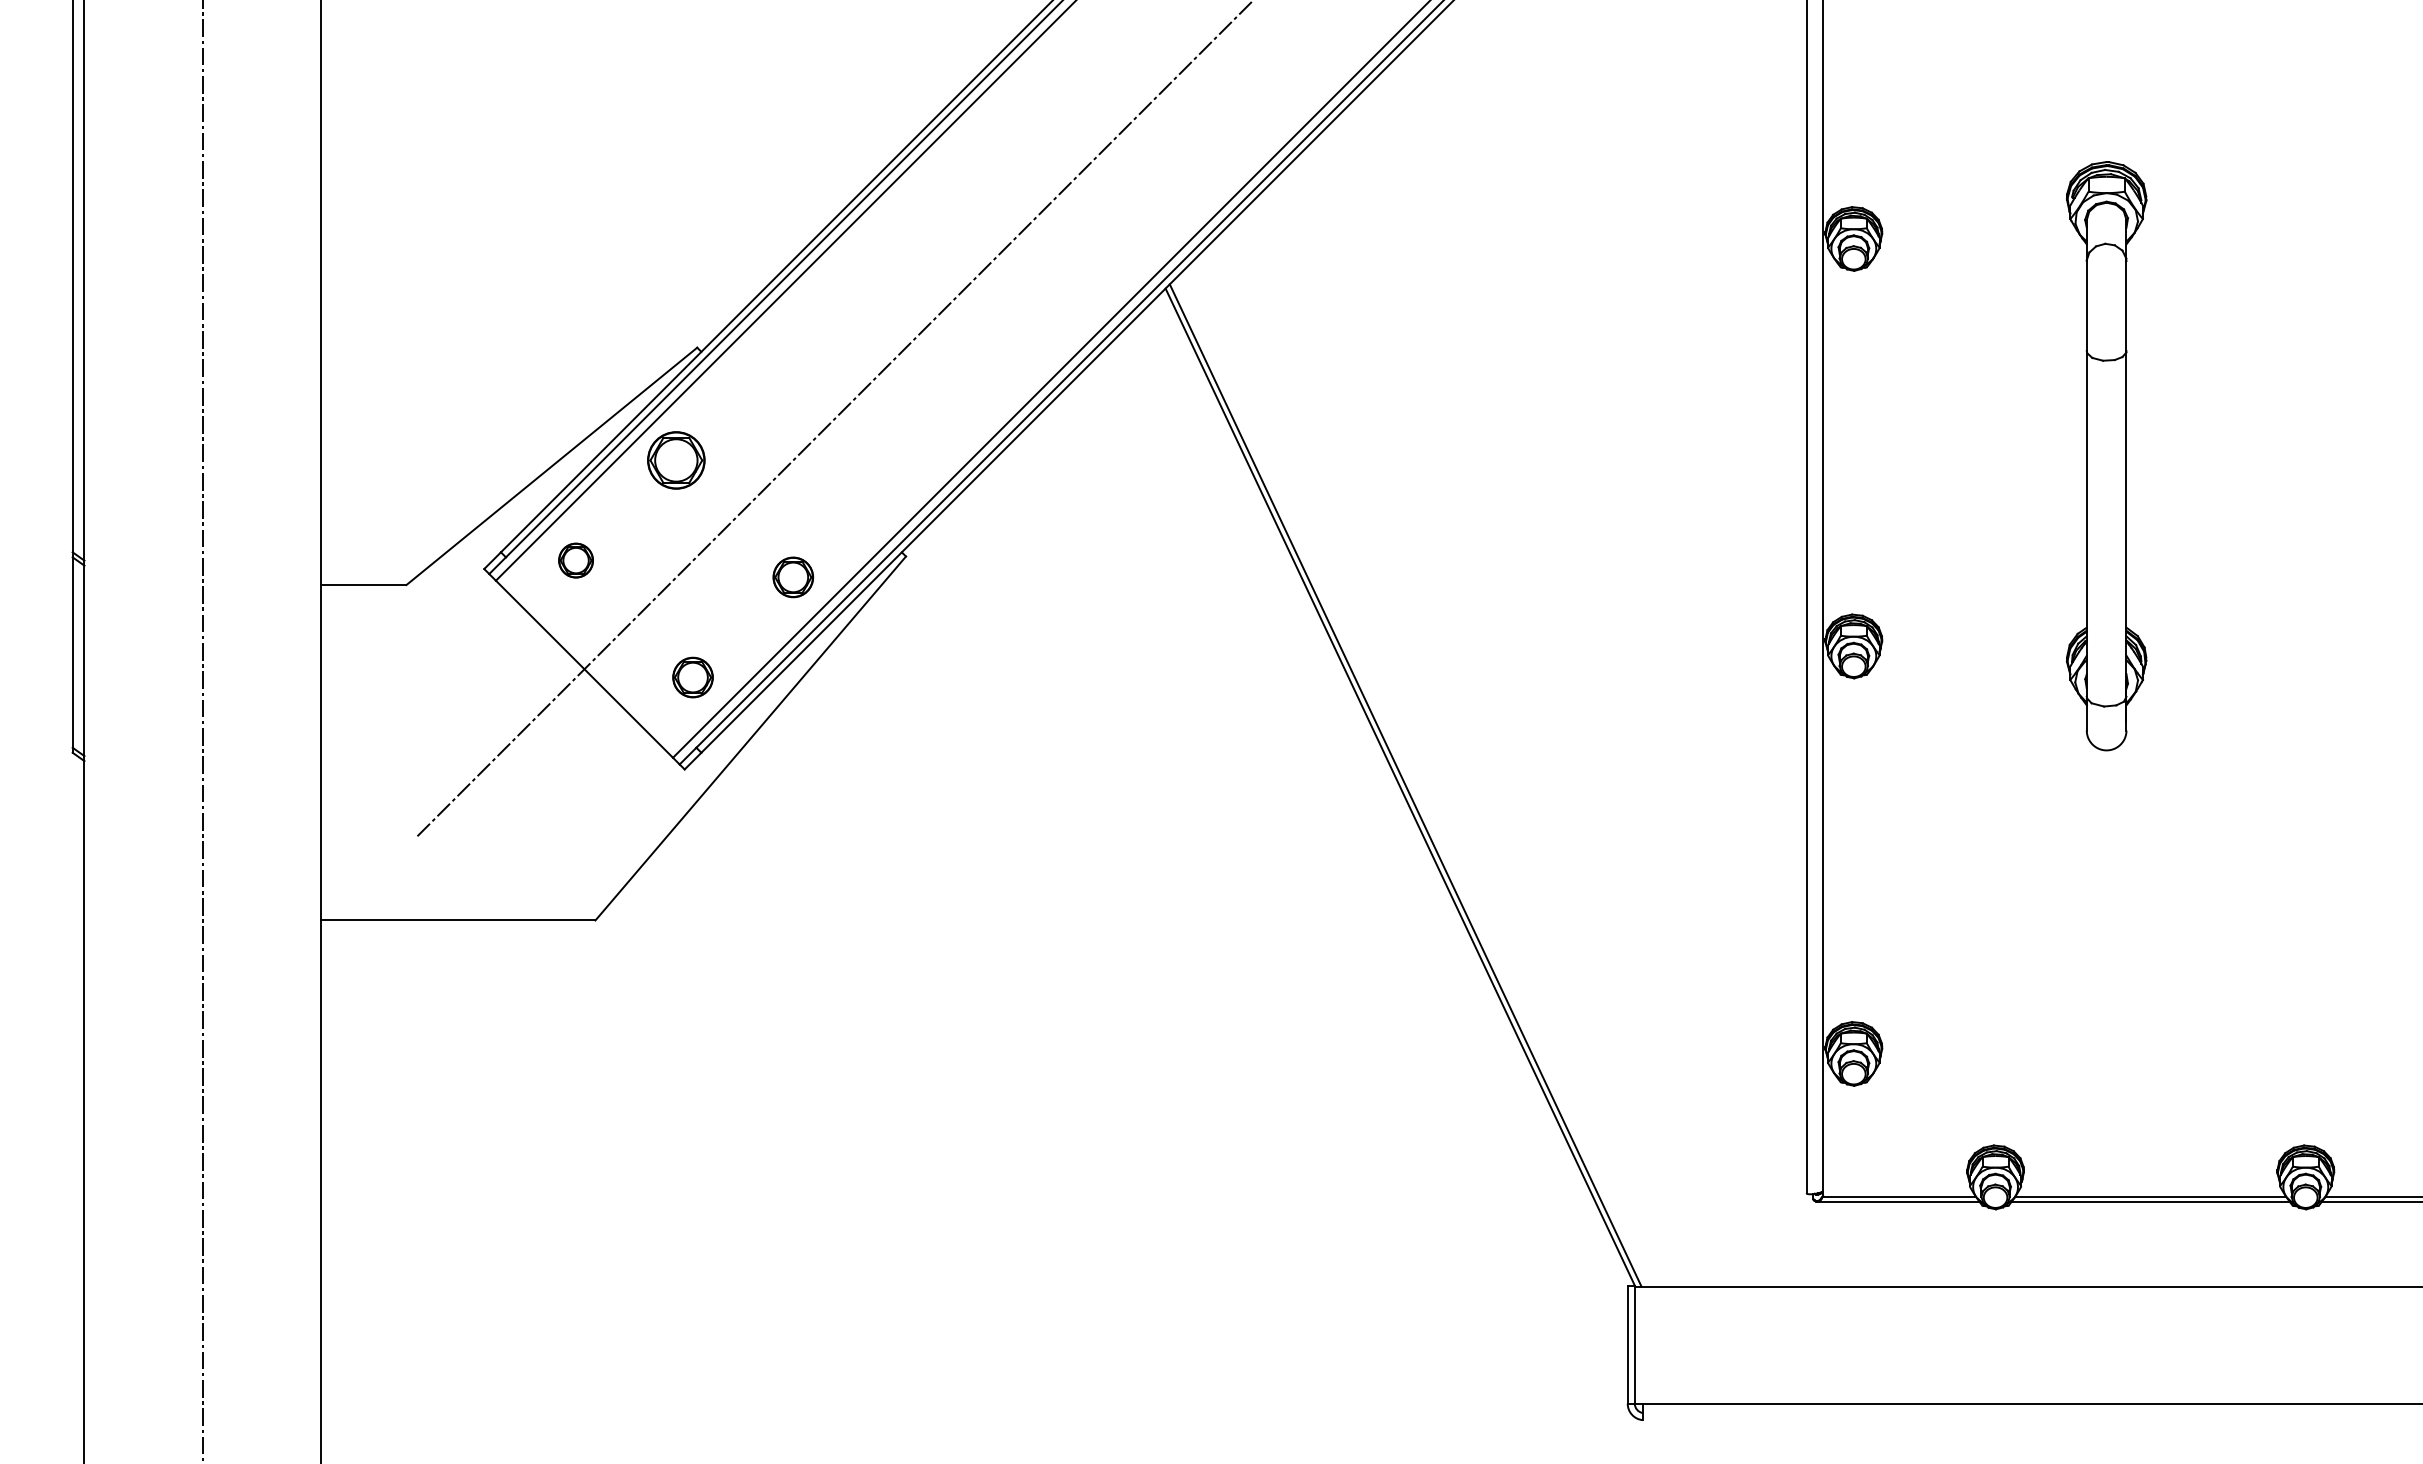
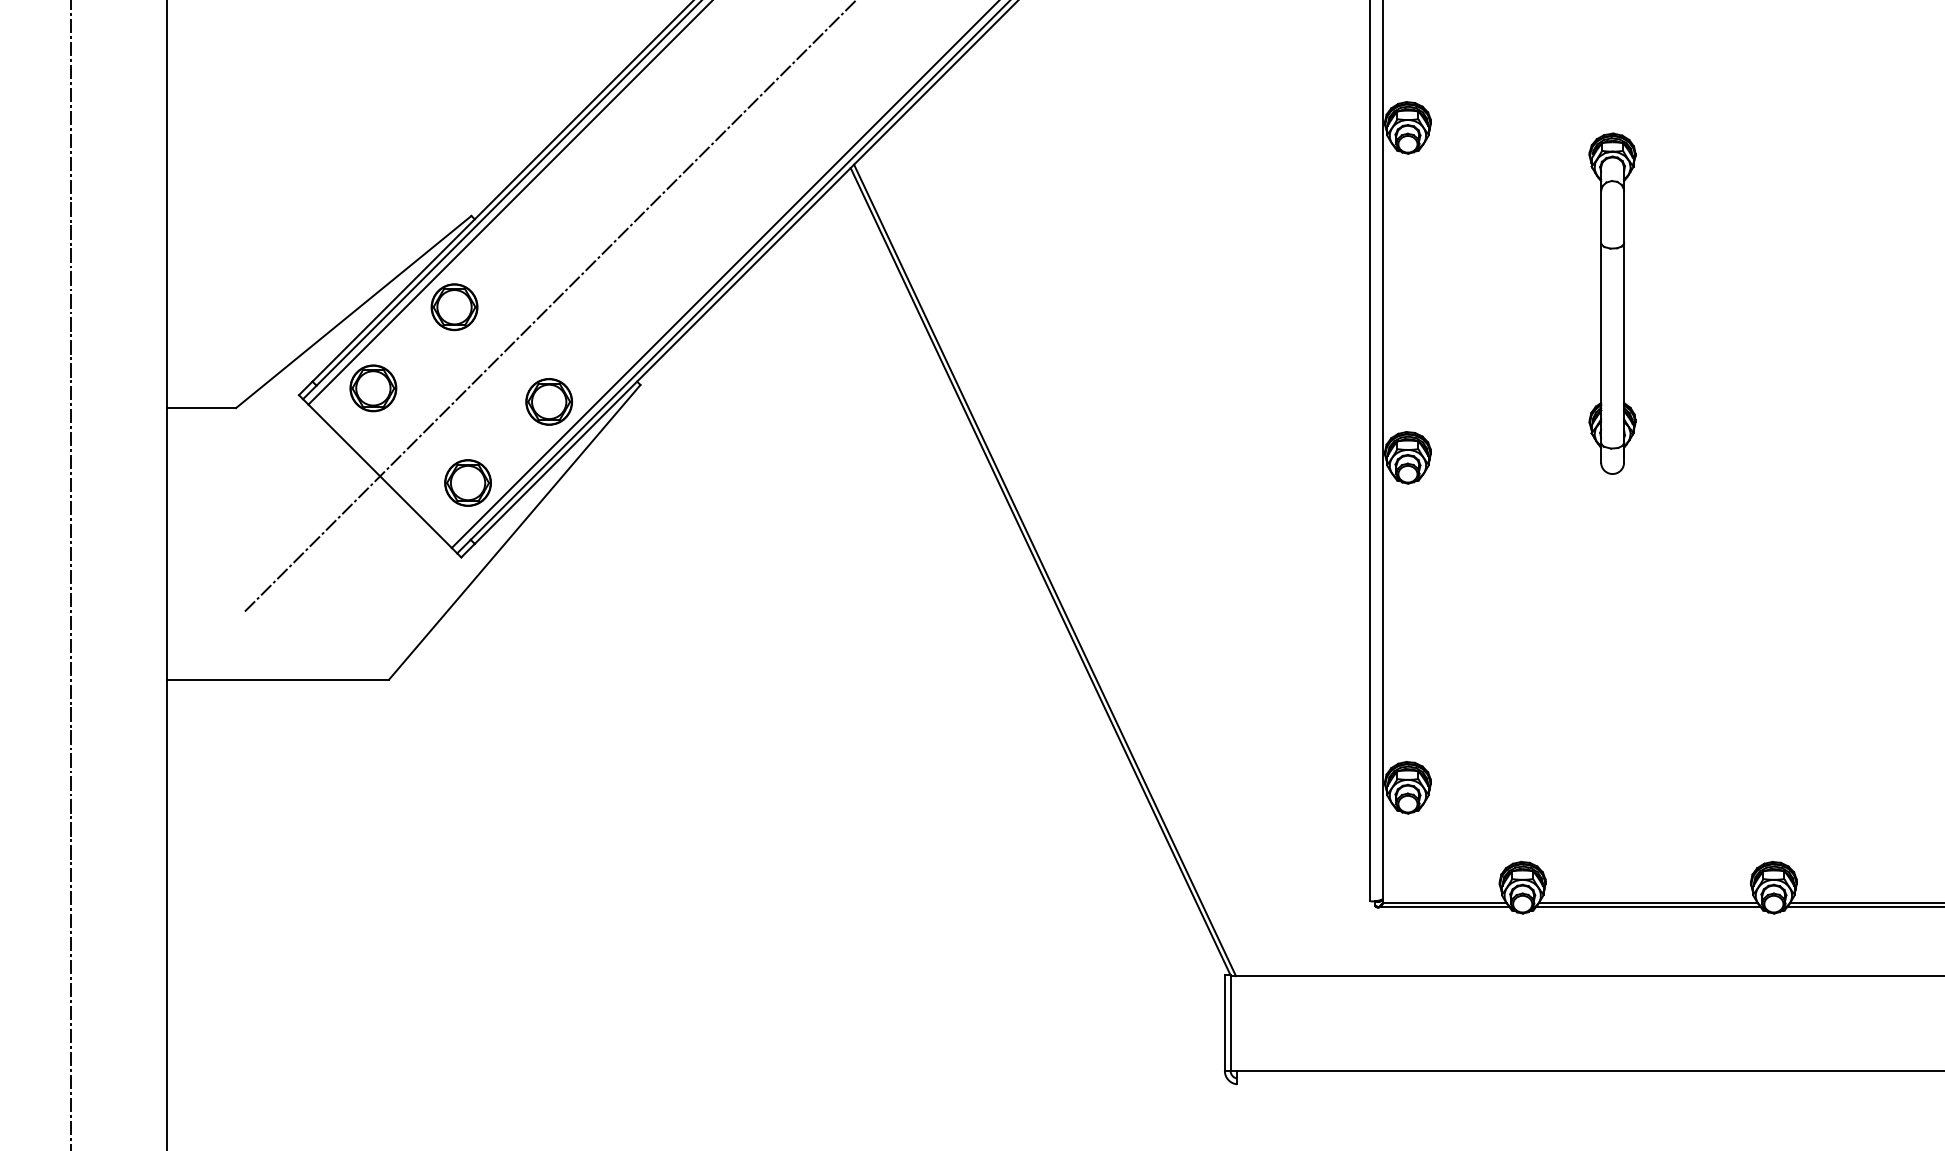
part: (2106, 456) -> (1612, 304), size x0.71
part: (575, 560) -> (372, 388), size x1.67
part: (793, 577) -> (549, 402), size x1.43
part: (692, 677) -> (467, 482), size x1.43

